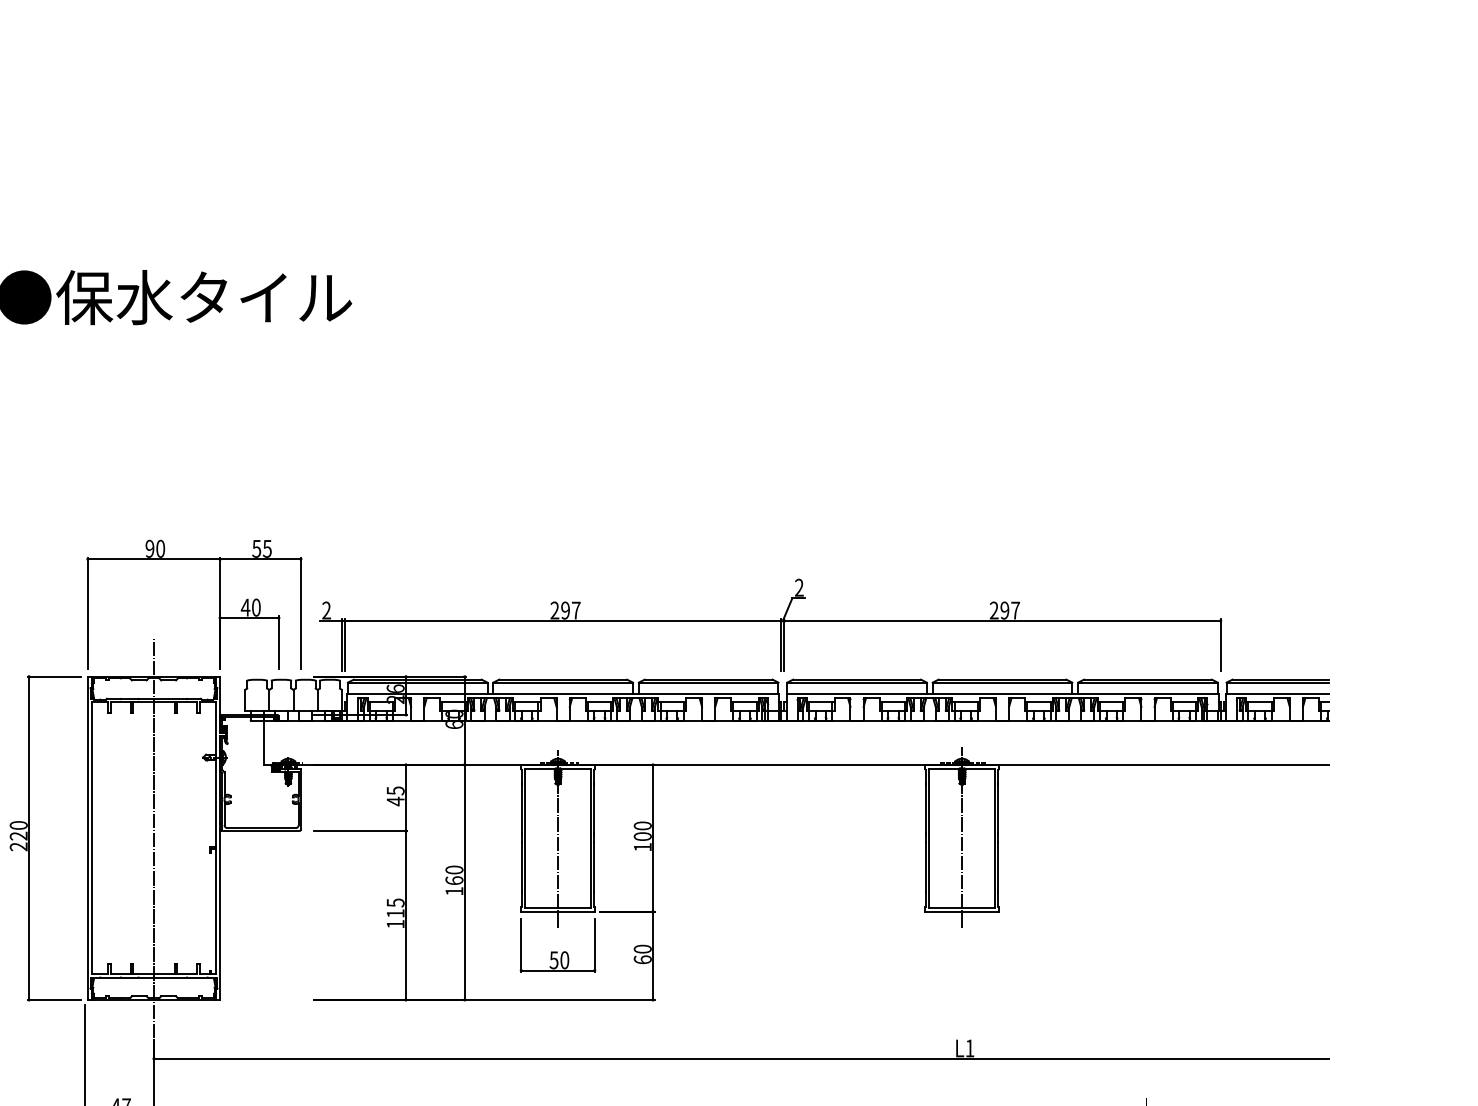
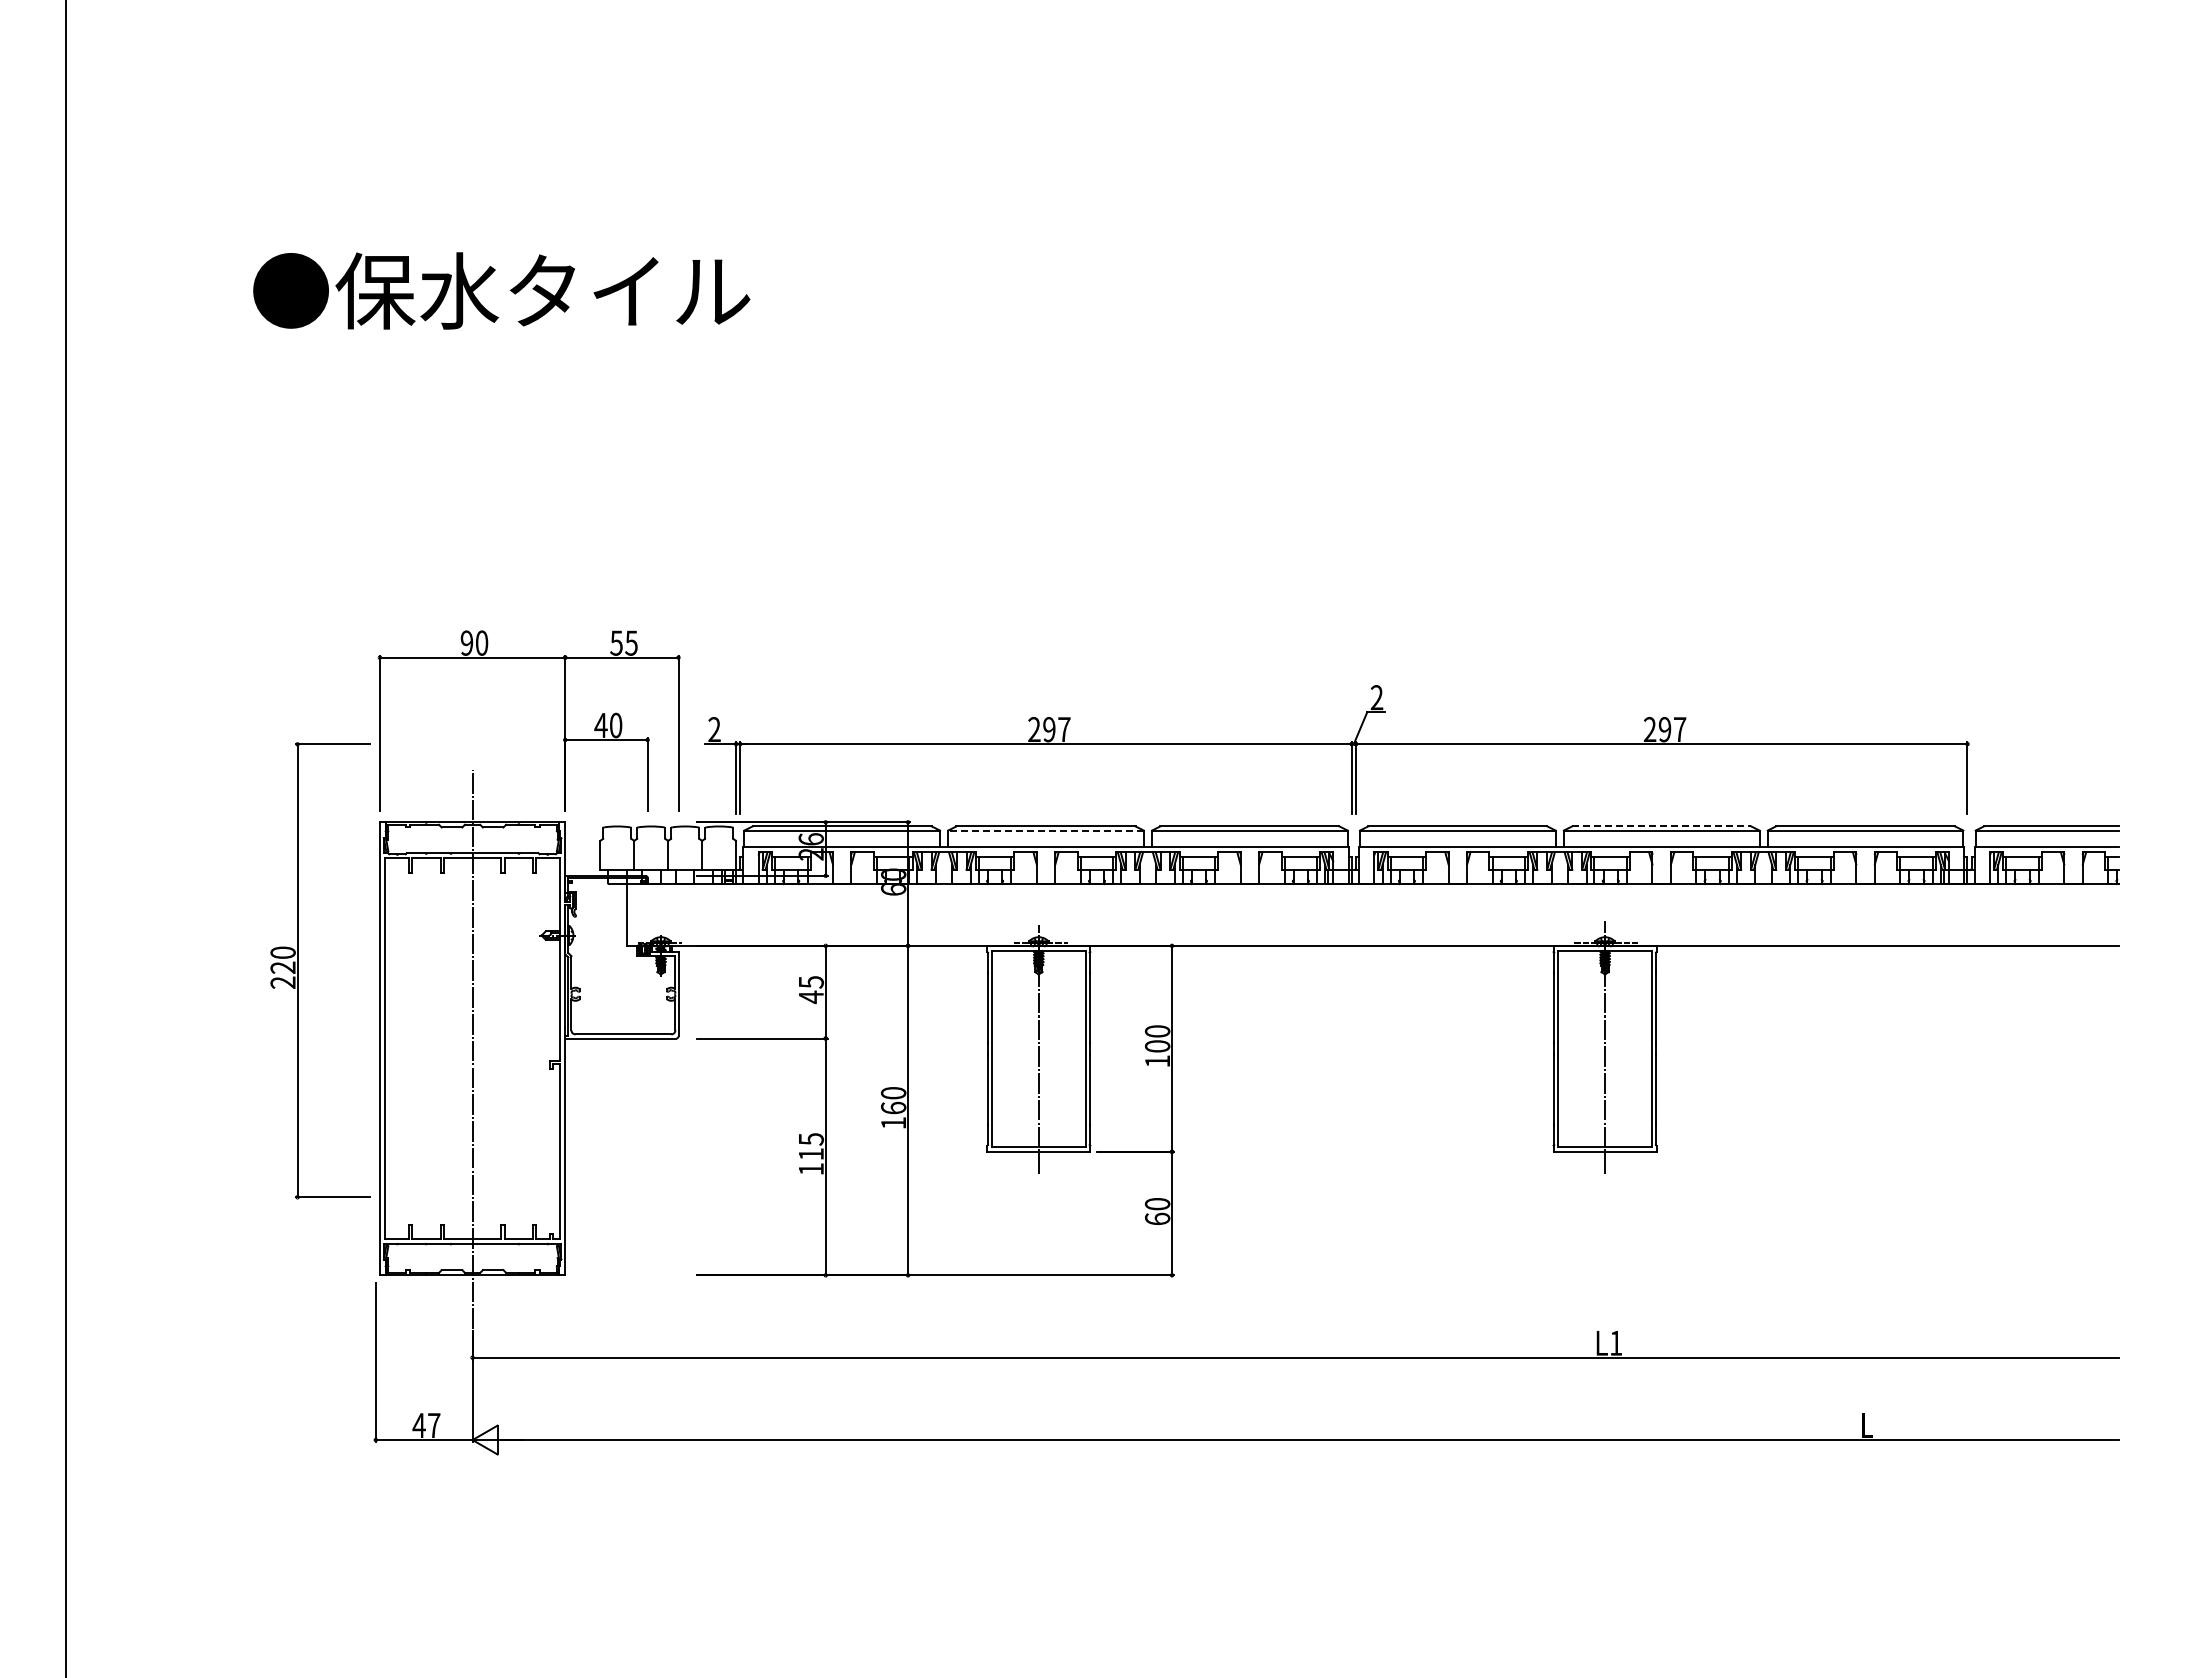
line: (1002, 679) -> (1661, 826), solid -> dashed
line: (563, 682) -> (1046, 830), solid -> dashed
part: (29, 838) -> (298, 970), moved
part: (557, 951) -> (1038, 1207), removed

